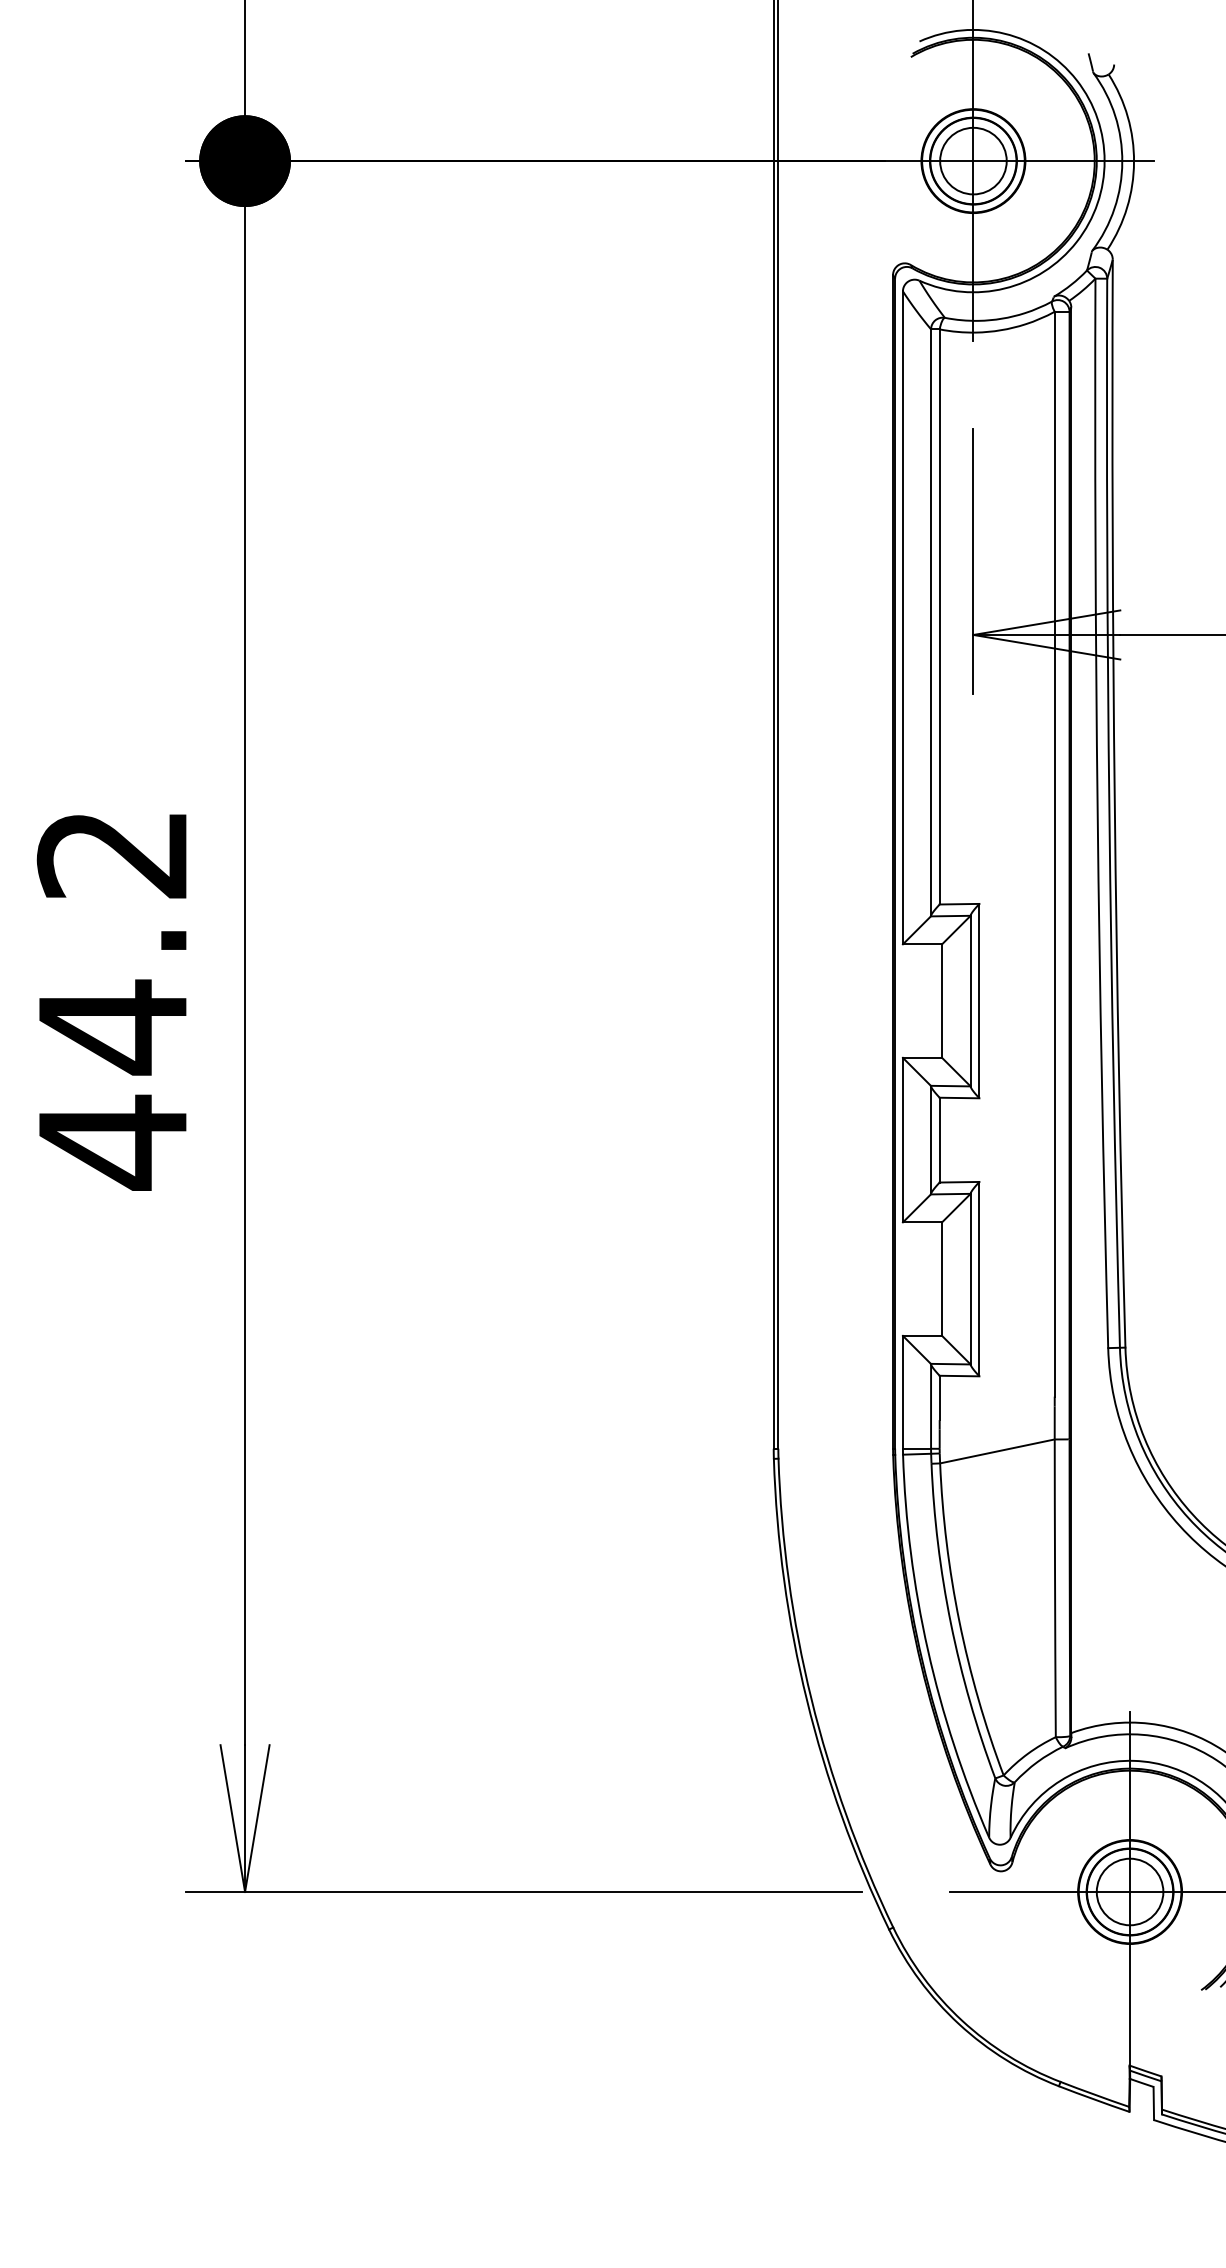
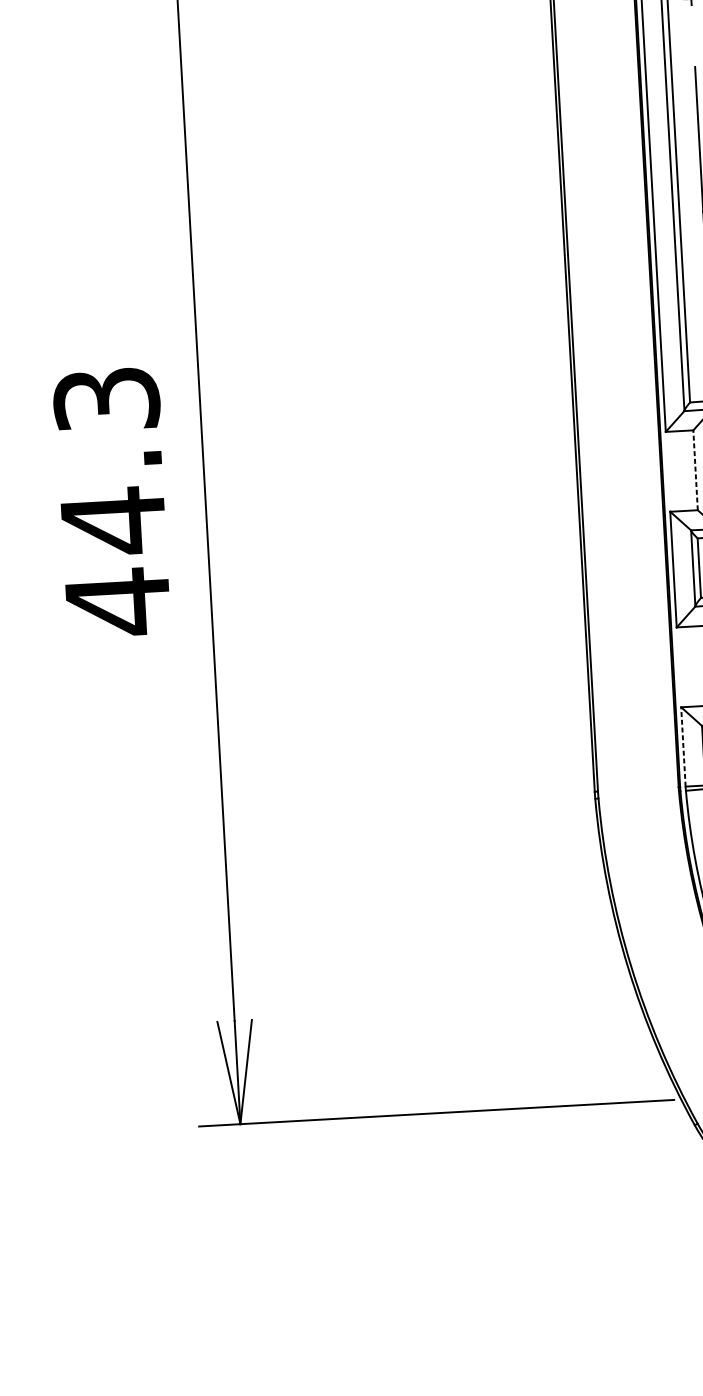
text: (113, 854) -> (107, 399), 44.2 -> 44.3
line: (942, 1001) -> (695, 470), solid -> dashed
line: (902, 1391) -> (683, 746), solid -> dashed

